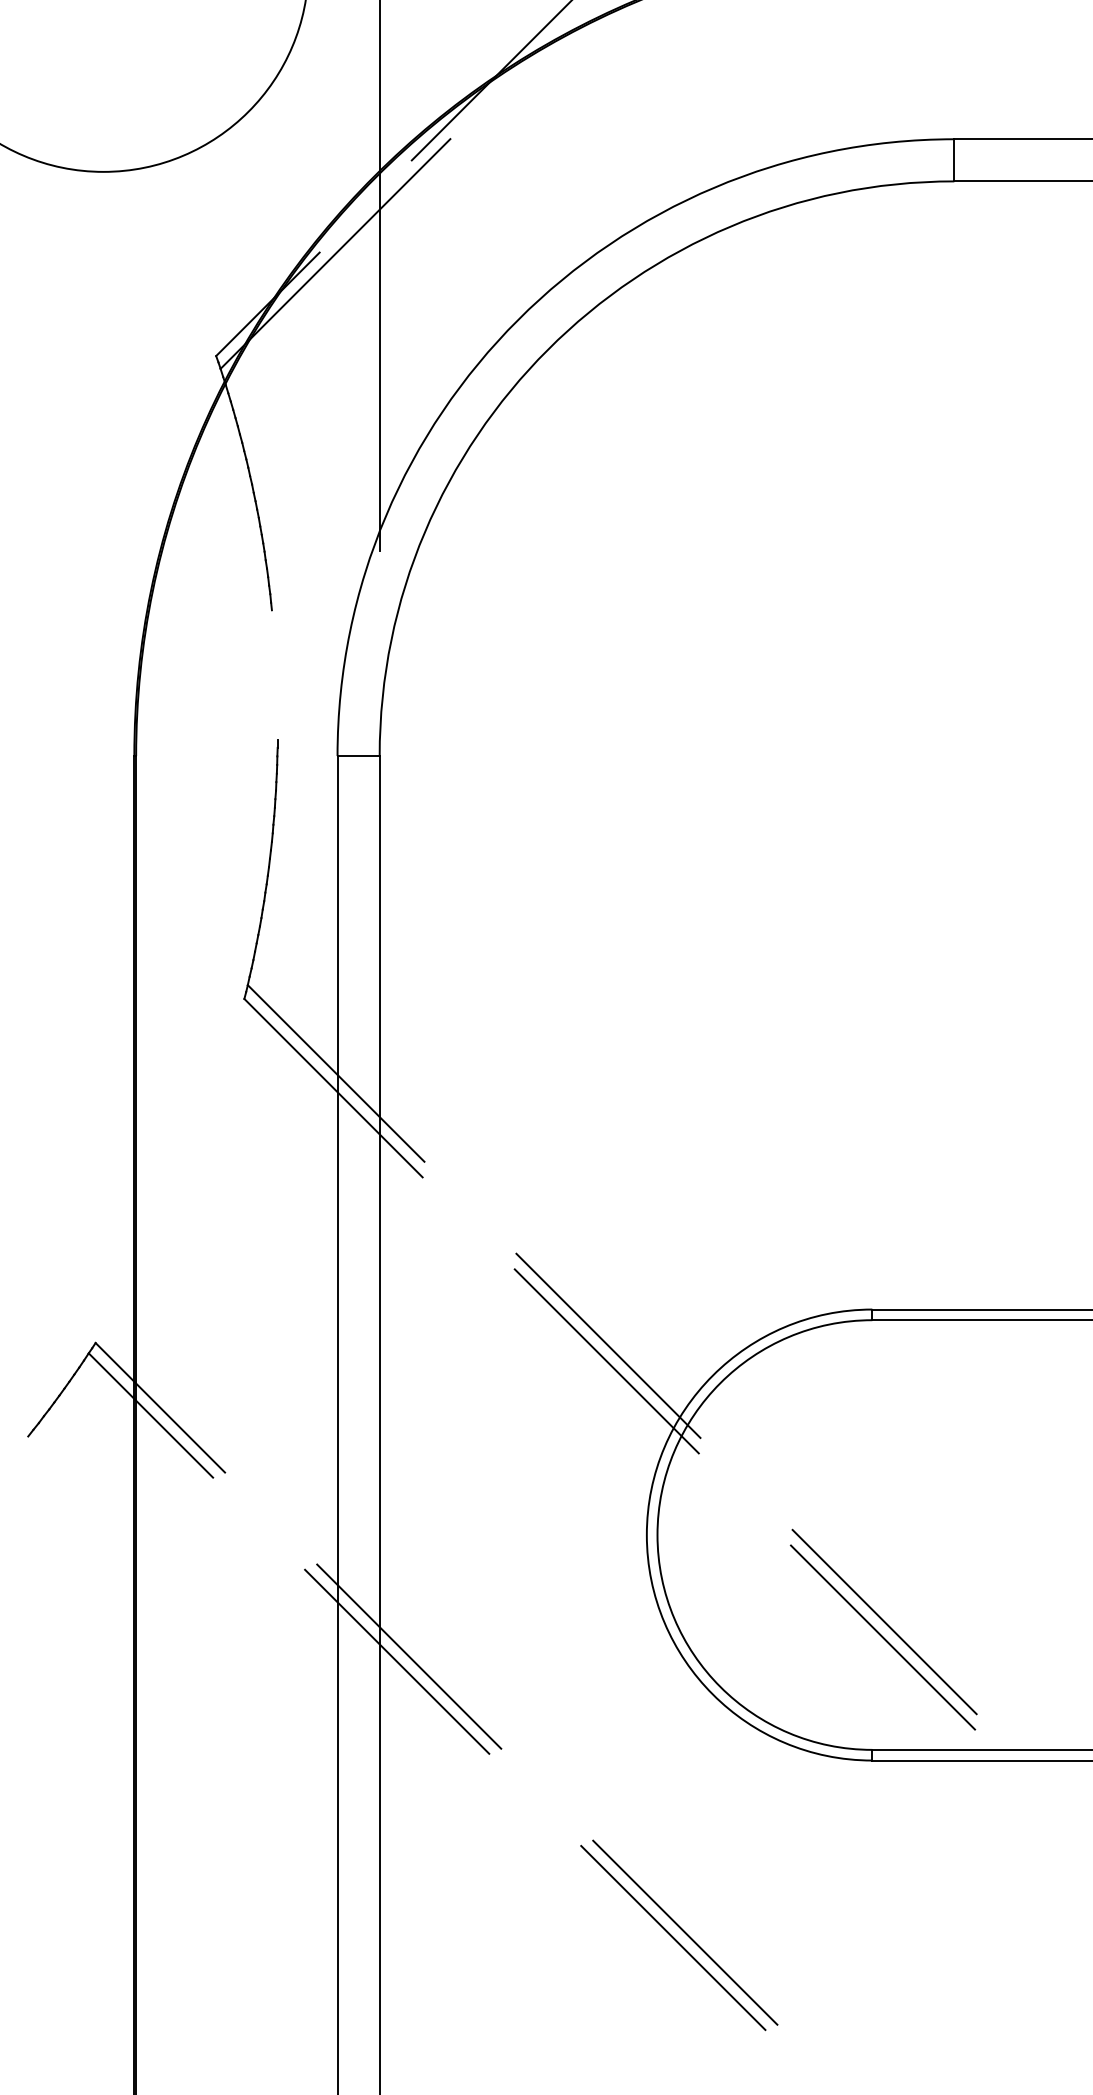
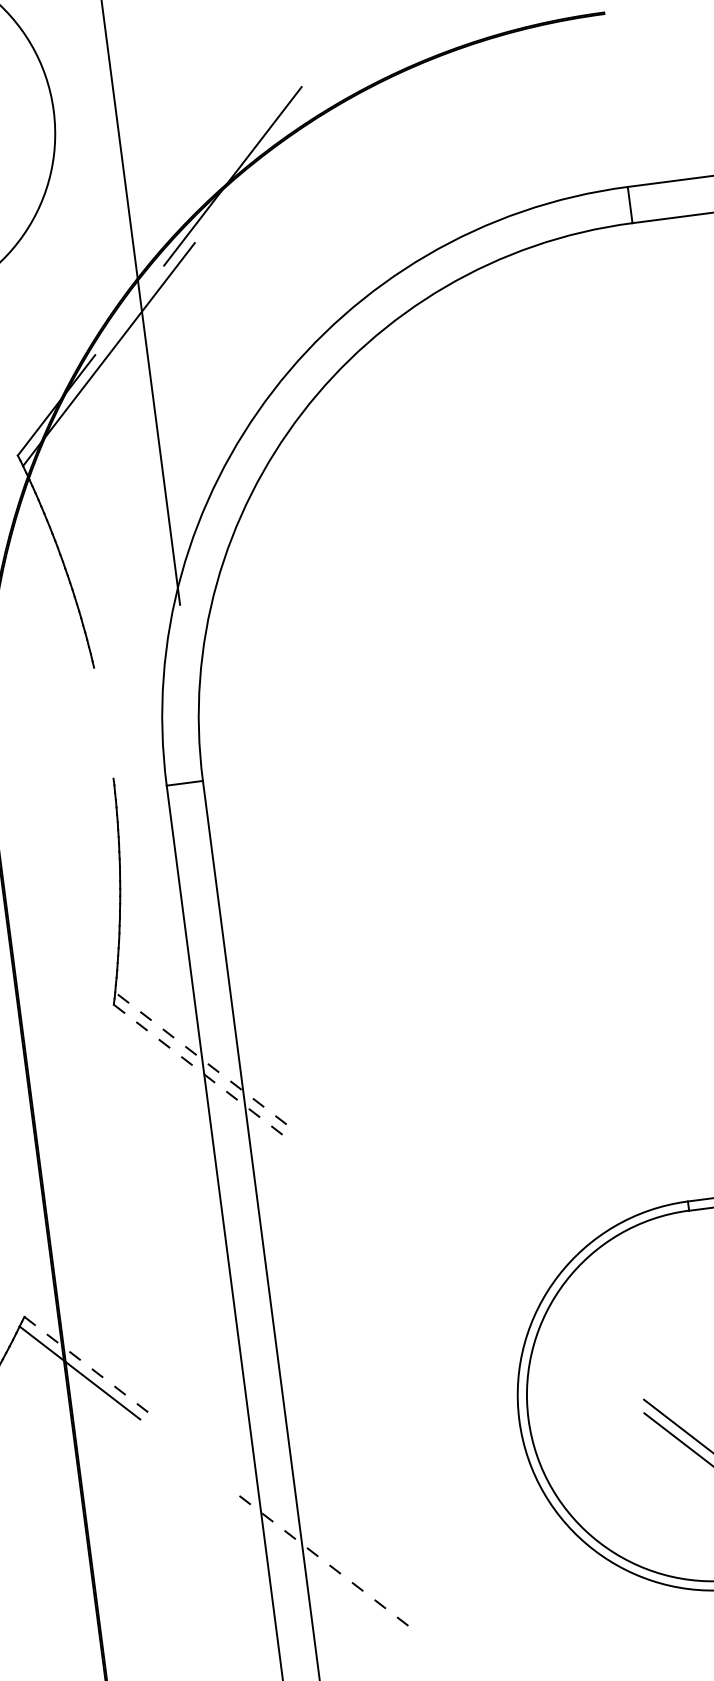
line: (336, 1073) -> (201, 1058), solid -> dashed
line: (333, 1088) -> (200, 1071), solid -> dashed
line: (608, 1345) -> (465, 1261), removed
line: (606, 1361) -> (465, 1275), removed
line: (160, 1407) -> (87, 1365), solid -> dashed
line: (409, 1656) -> (329, 1551), removed
line: (396, 1661) -> (318, 1556), solid -> dashed

